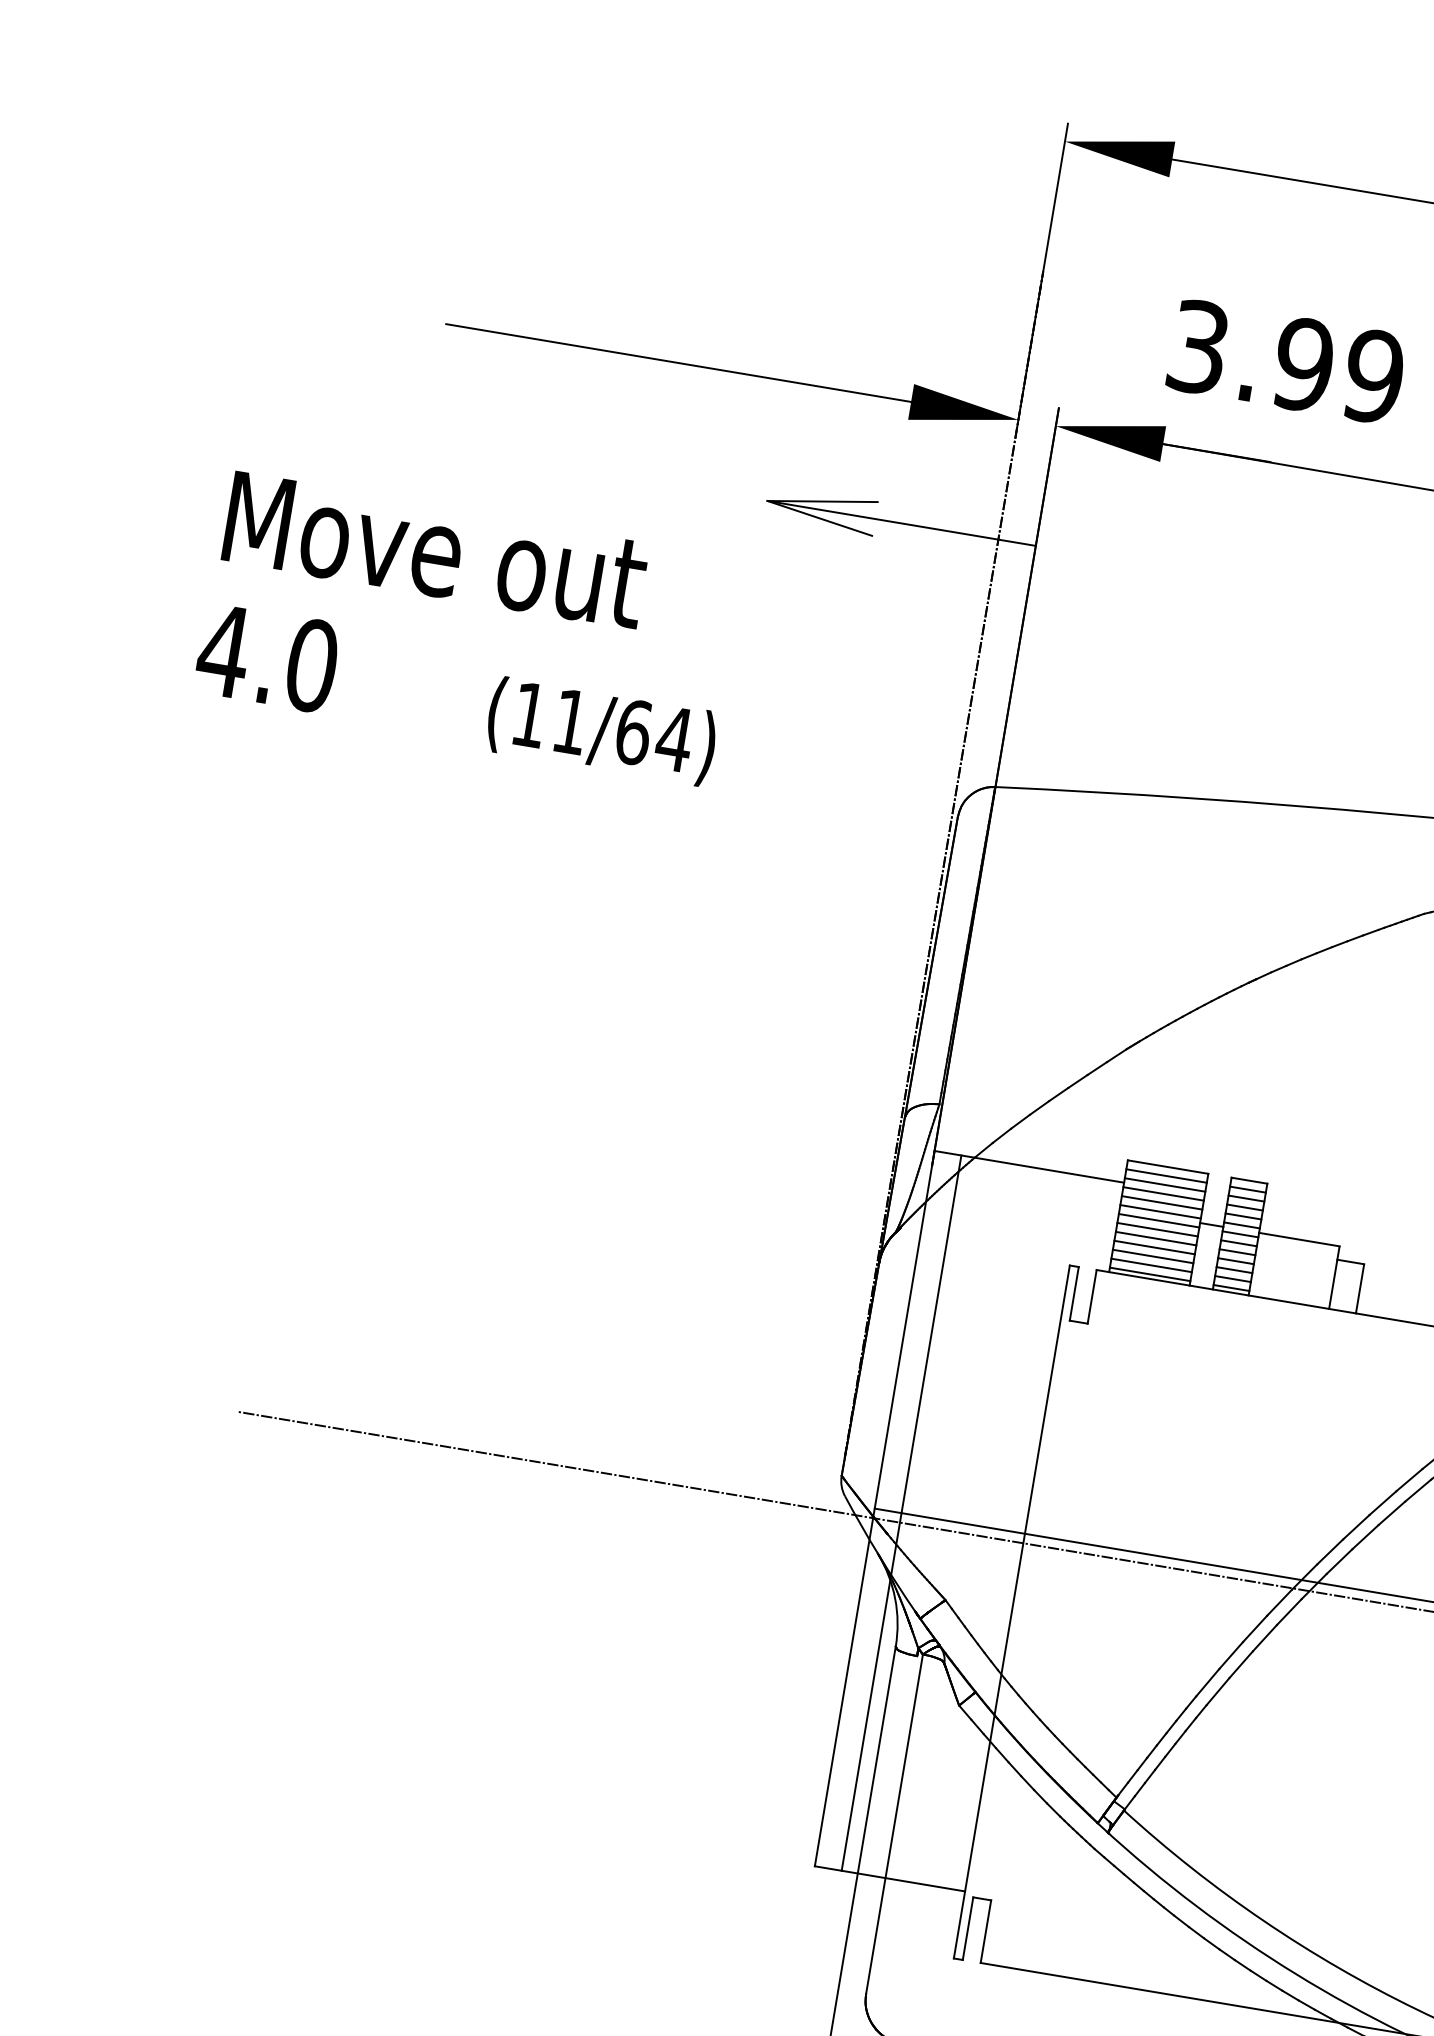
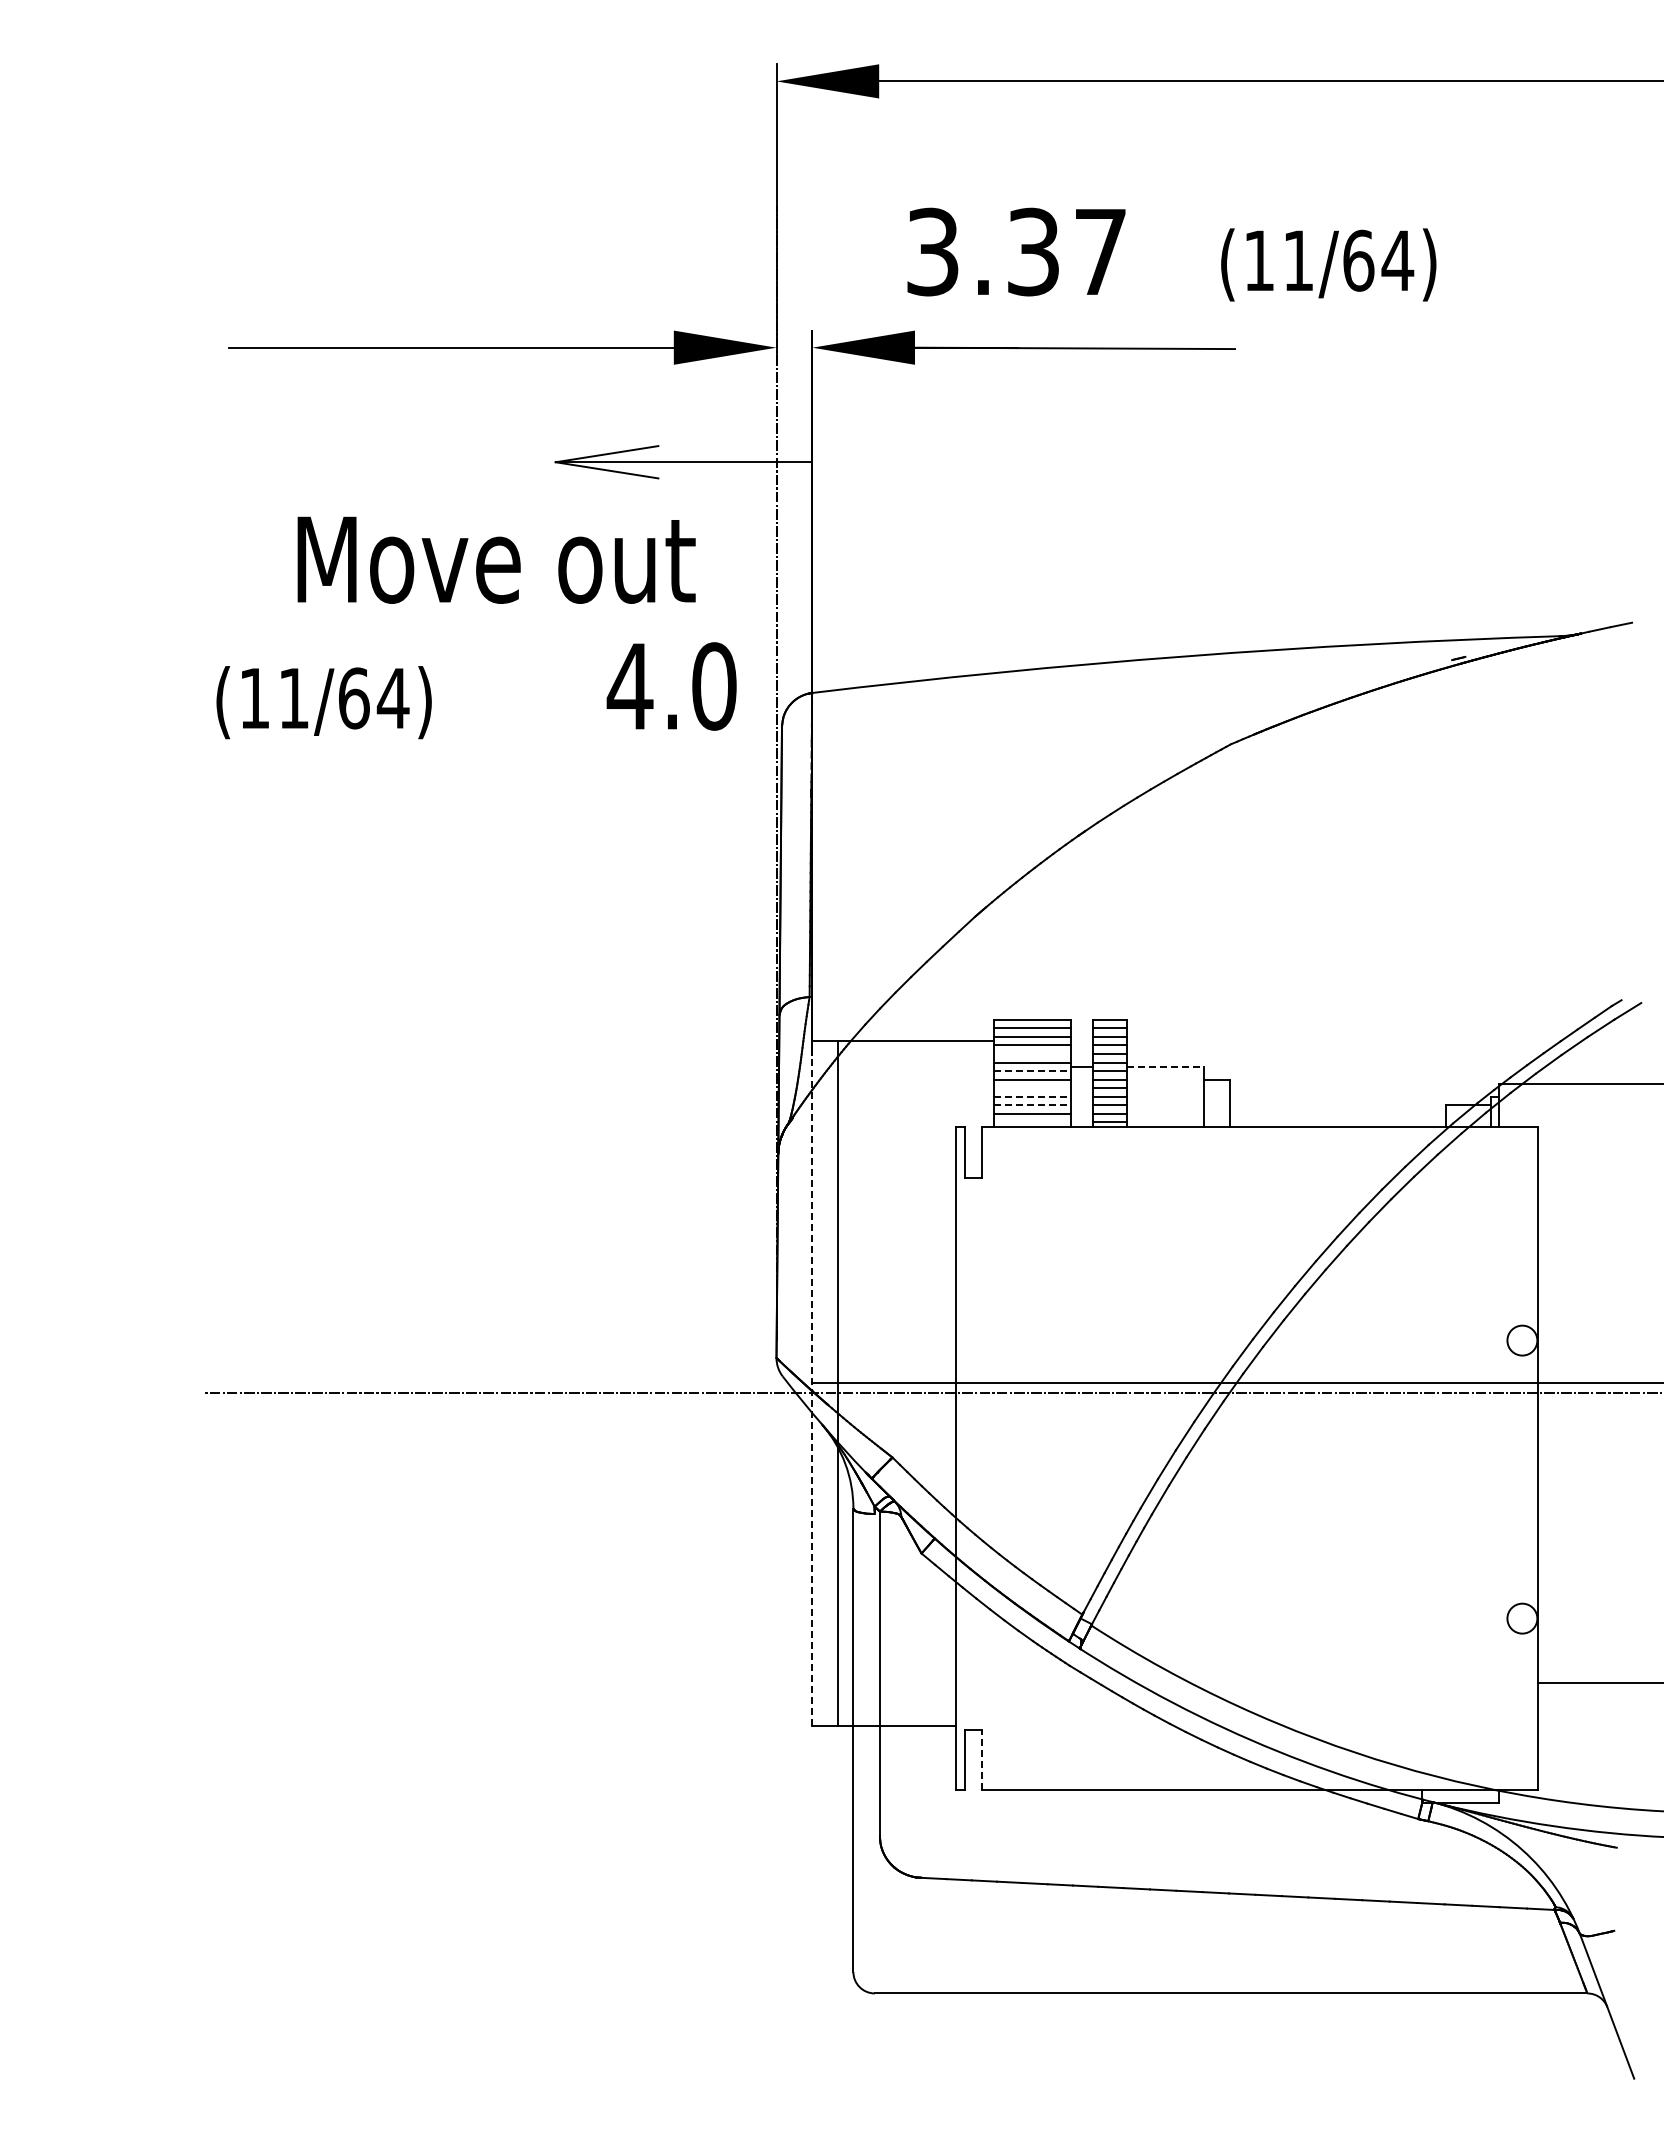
text: (1338, 370) -> (1066, 251), 3.99 -> 3.37
text: (435, 549) -> (496, 559), moved
text: (267, 658) -> (671, 686), moved
text: (600, 731) -> (323, 702), moved
line: (1161, 1203) -> (1031, 1054), removed
line: (1159, 1221) -> (1032, 1071), solid -> dashed
line: (1155, 1238) -> (1031, 1088), removed
line: (1300, 1239) -> (1166, 1066), solid -> dashed
line: (1155, 1247) -> (1032, 1096), solid -> dashed
line: (1153, 1256) -> (1032, 1105), solid -> dashed
line: (1149, 1274) -> (1031, 1122), removed
line: (875, 1507) -> (812, 1382), solid -> dashed
line: (985, 1931) -> (981, 1759), solid -> dashed

